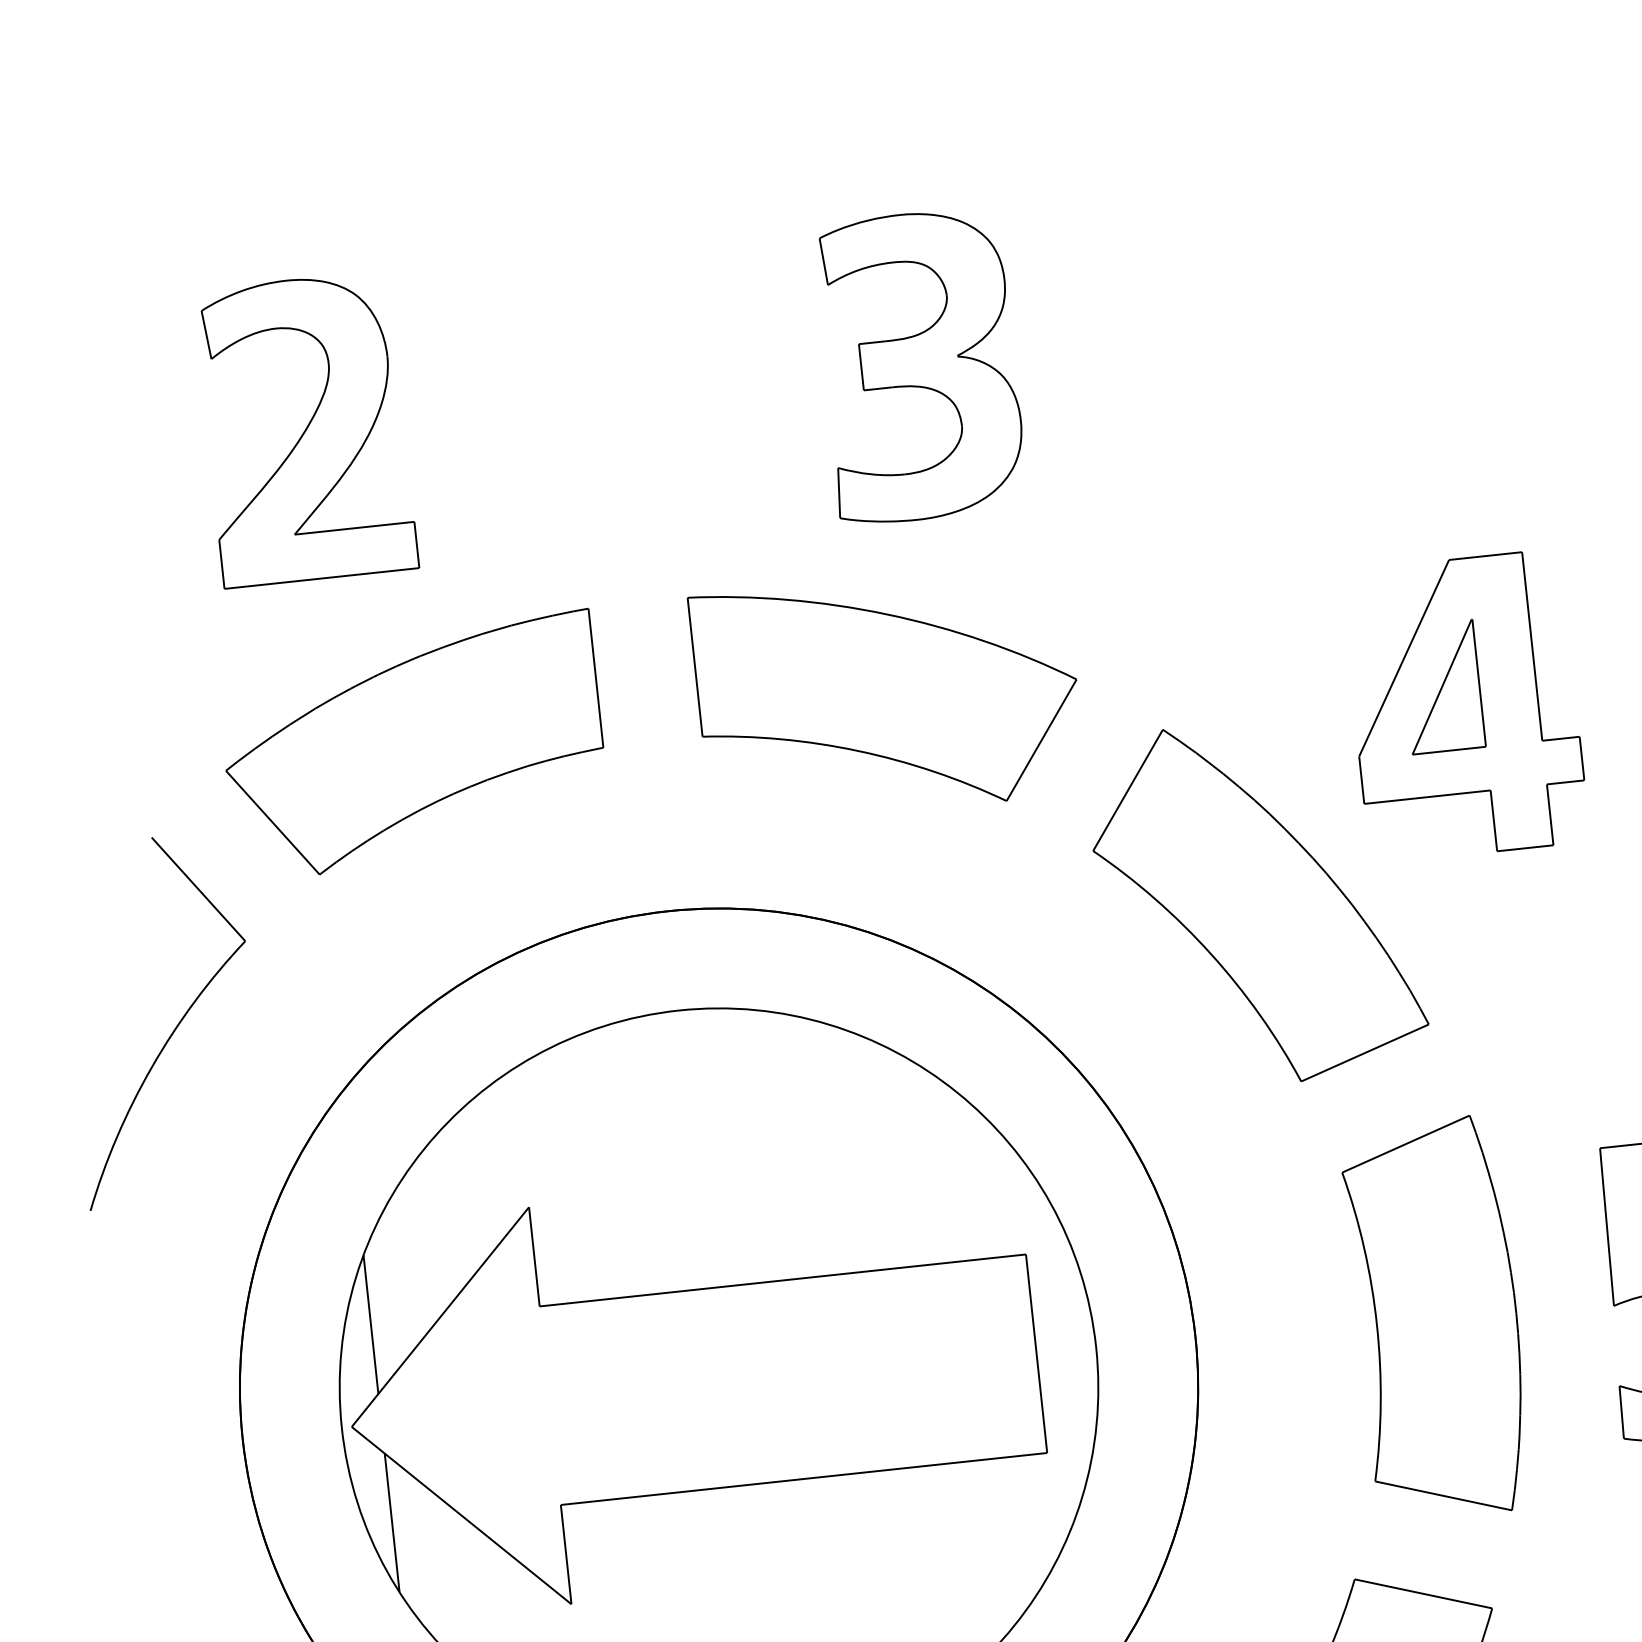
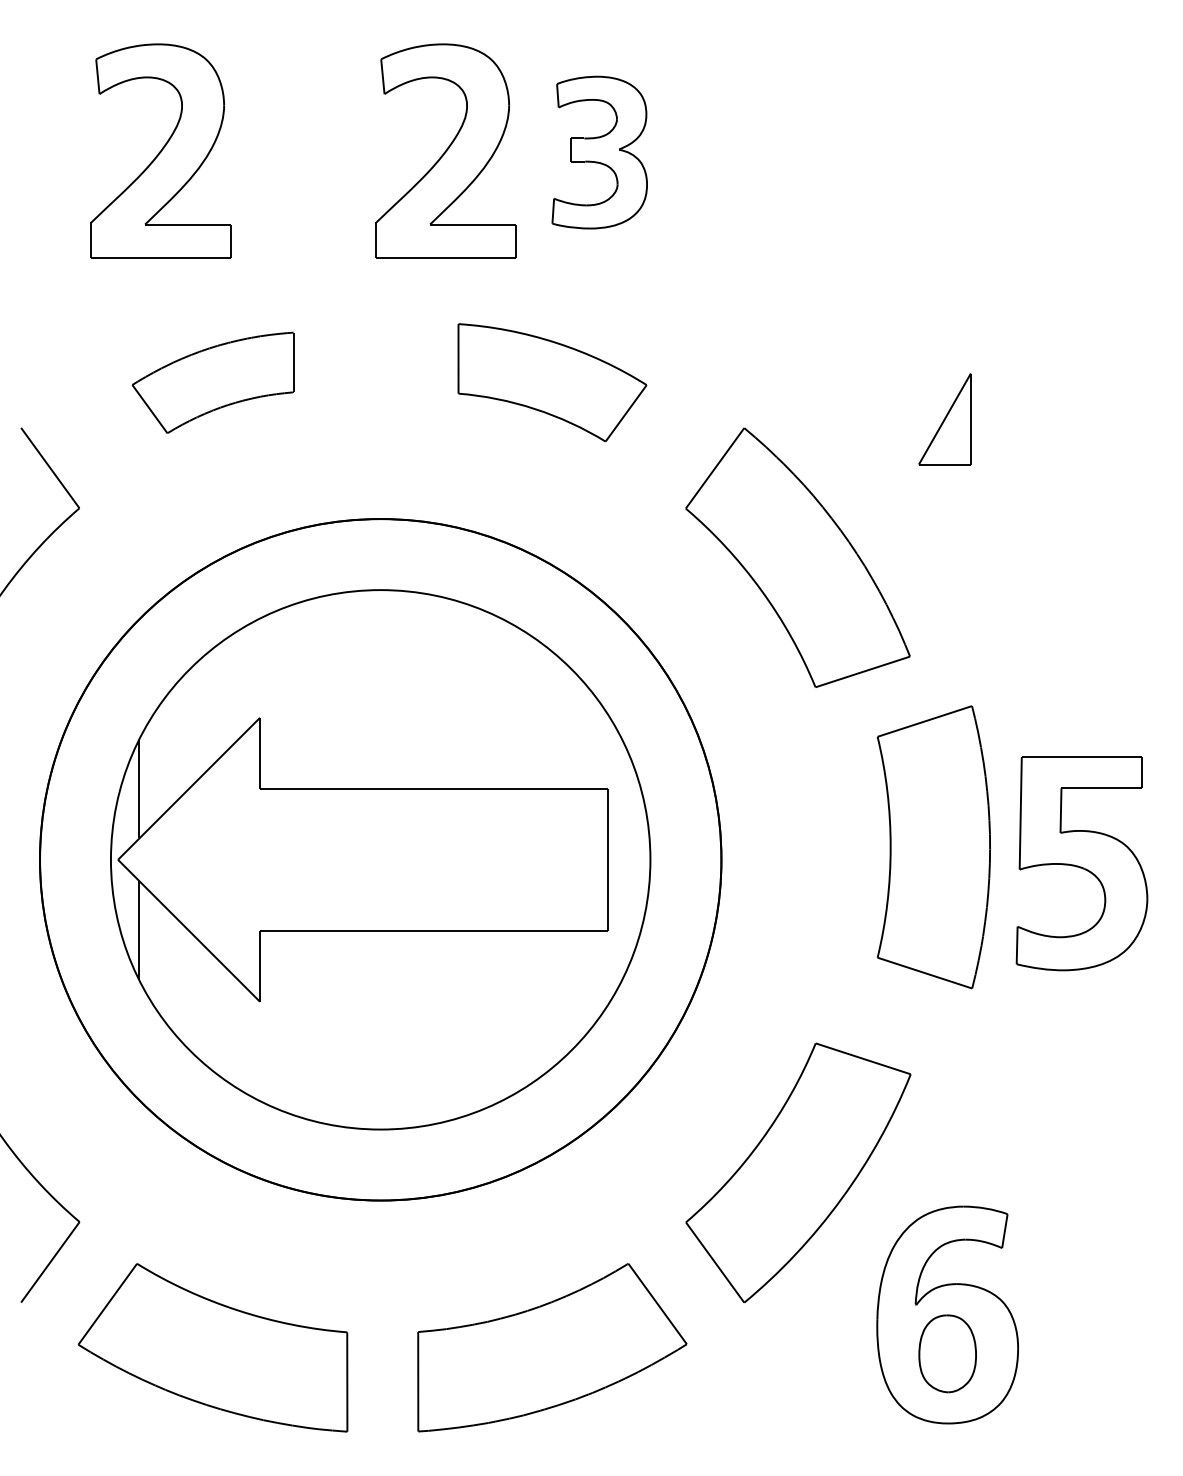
part: (919, 366) -> (599, 152), size x0.7
part: (703, 386) -> (445, 150), added
part: (887, 694) -> (552, 382), size x0.7
part: (1464, 706) -> (959, 434), removed
part: (412, 745) -> (212, 382), size x0.6
part: (1436, 1319) -> (933, 847), moved

